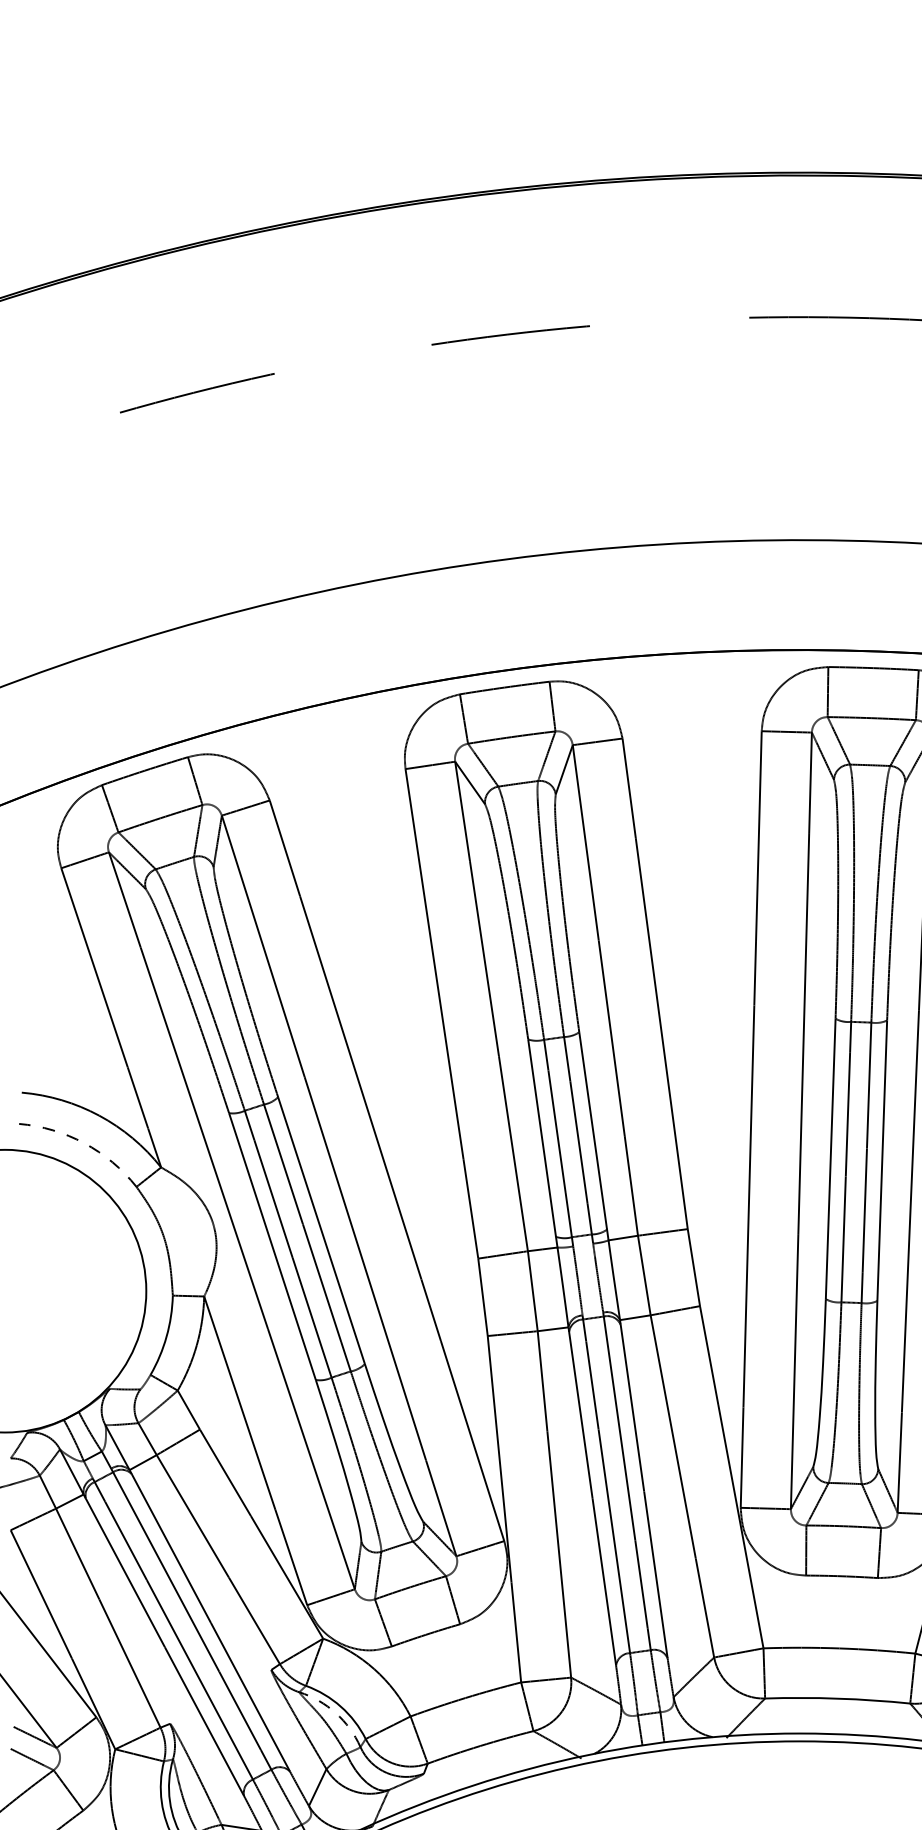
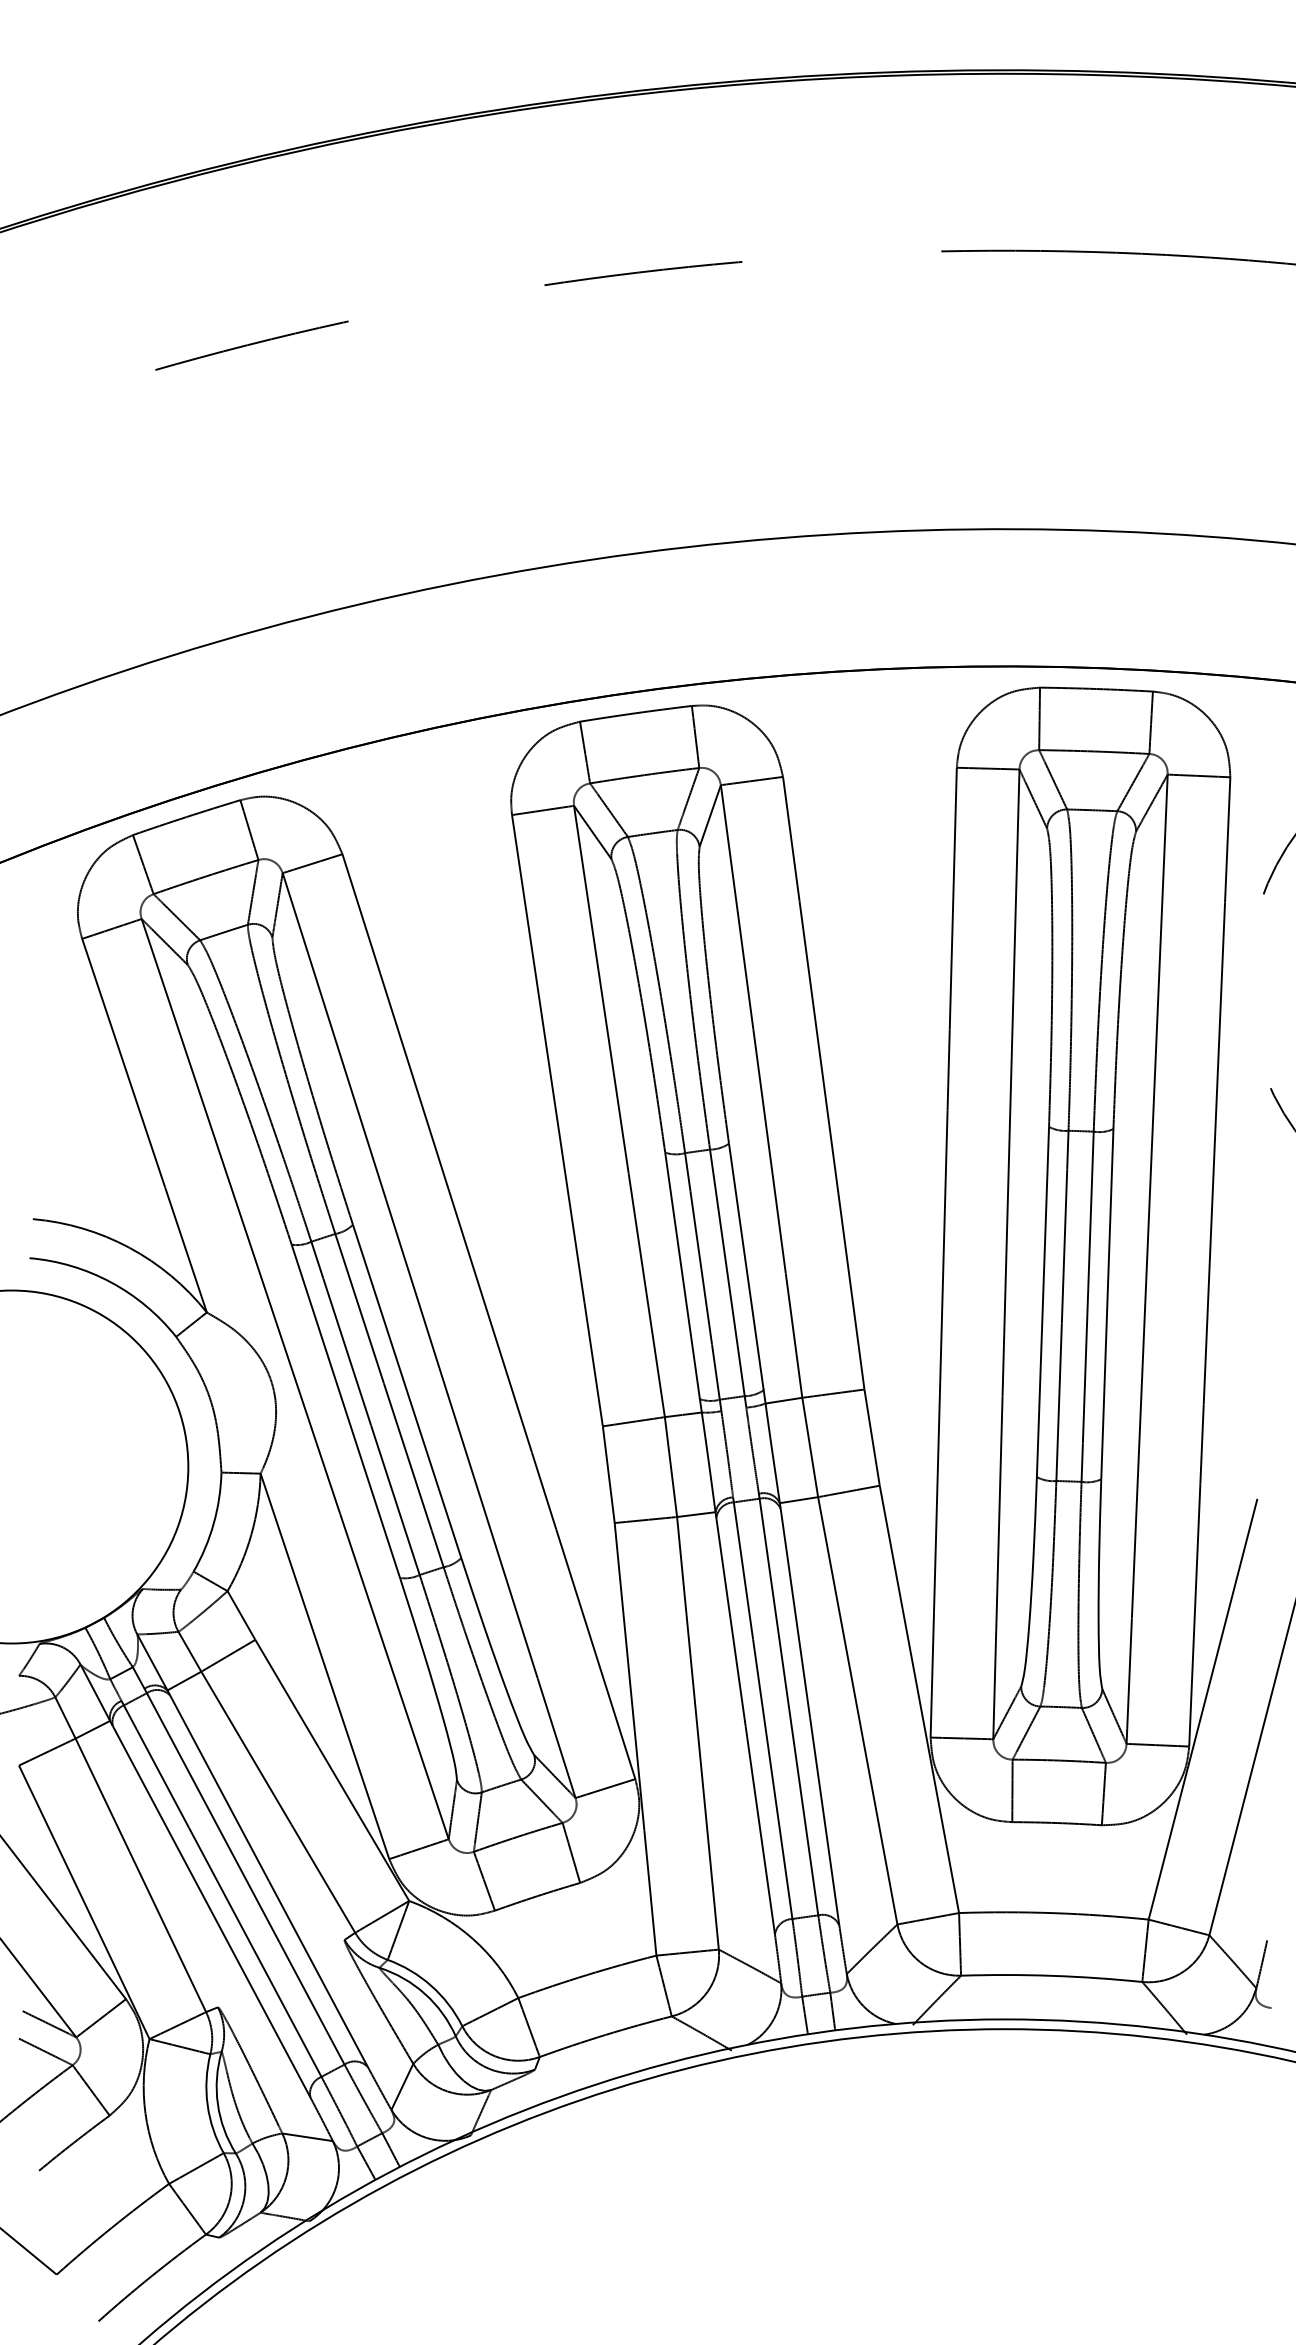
arc: (83, 1143) -> (110, 1282), dashed -> solid
arc: (335, 1712) -> (424, 1993), dashed -> solid

